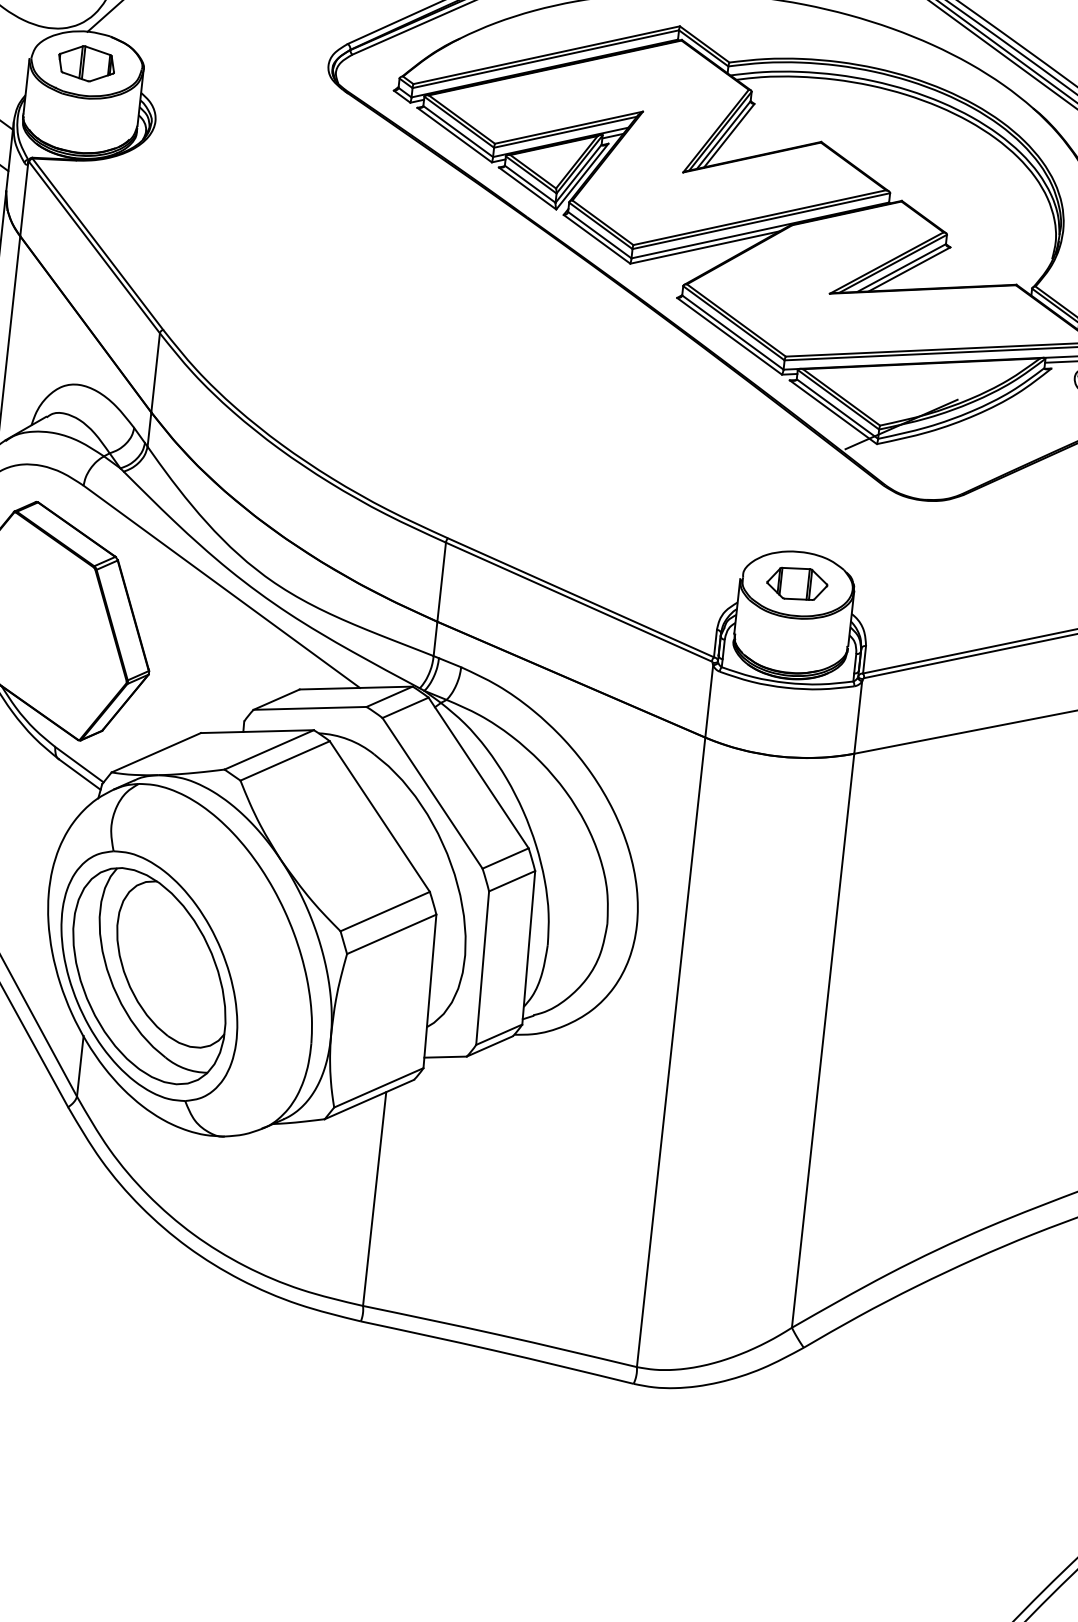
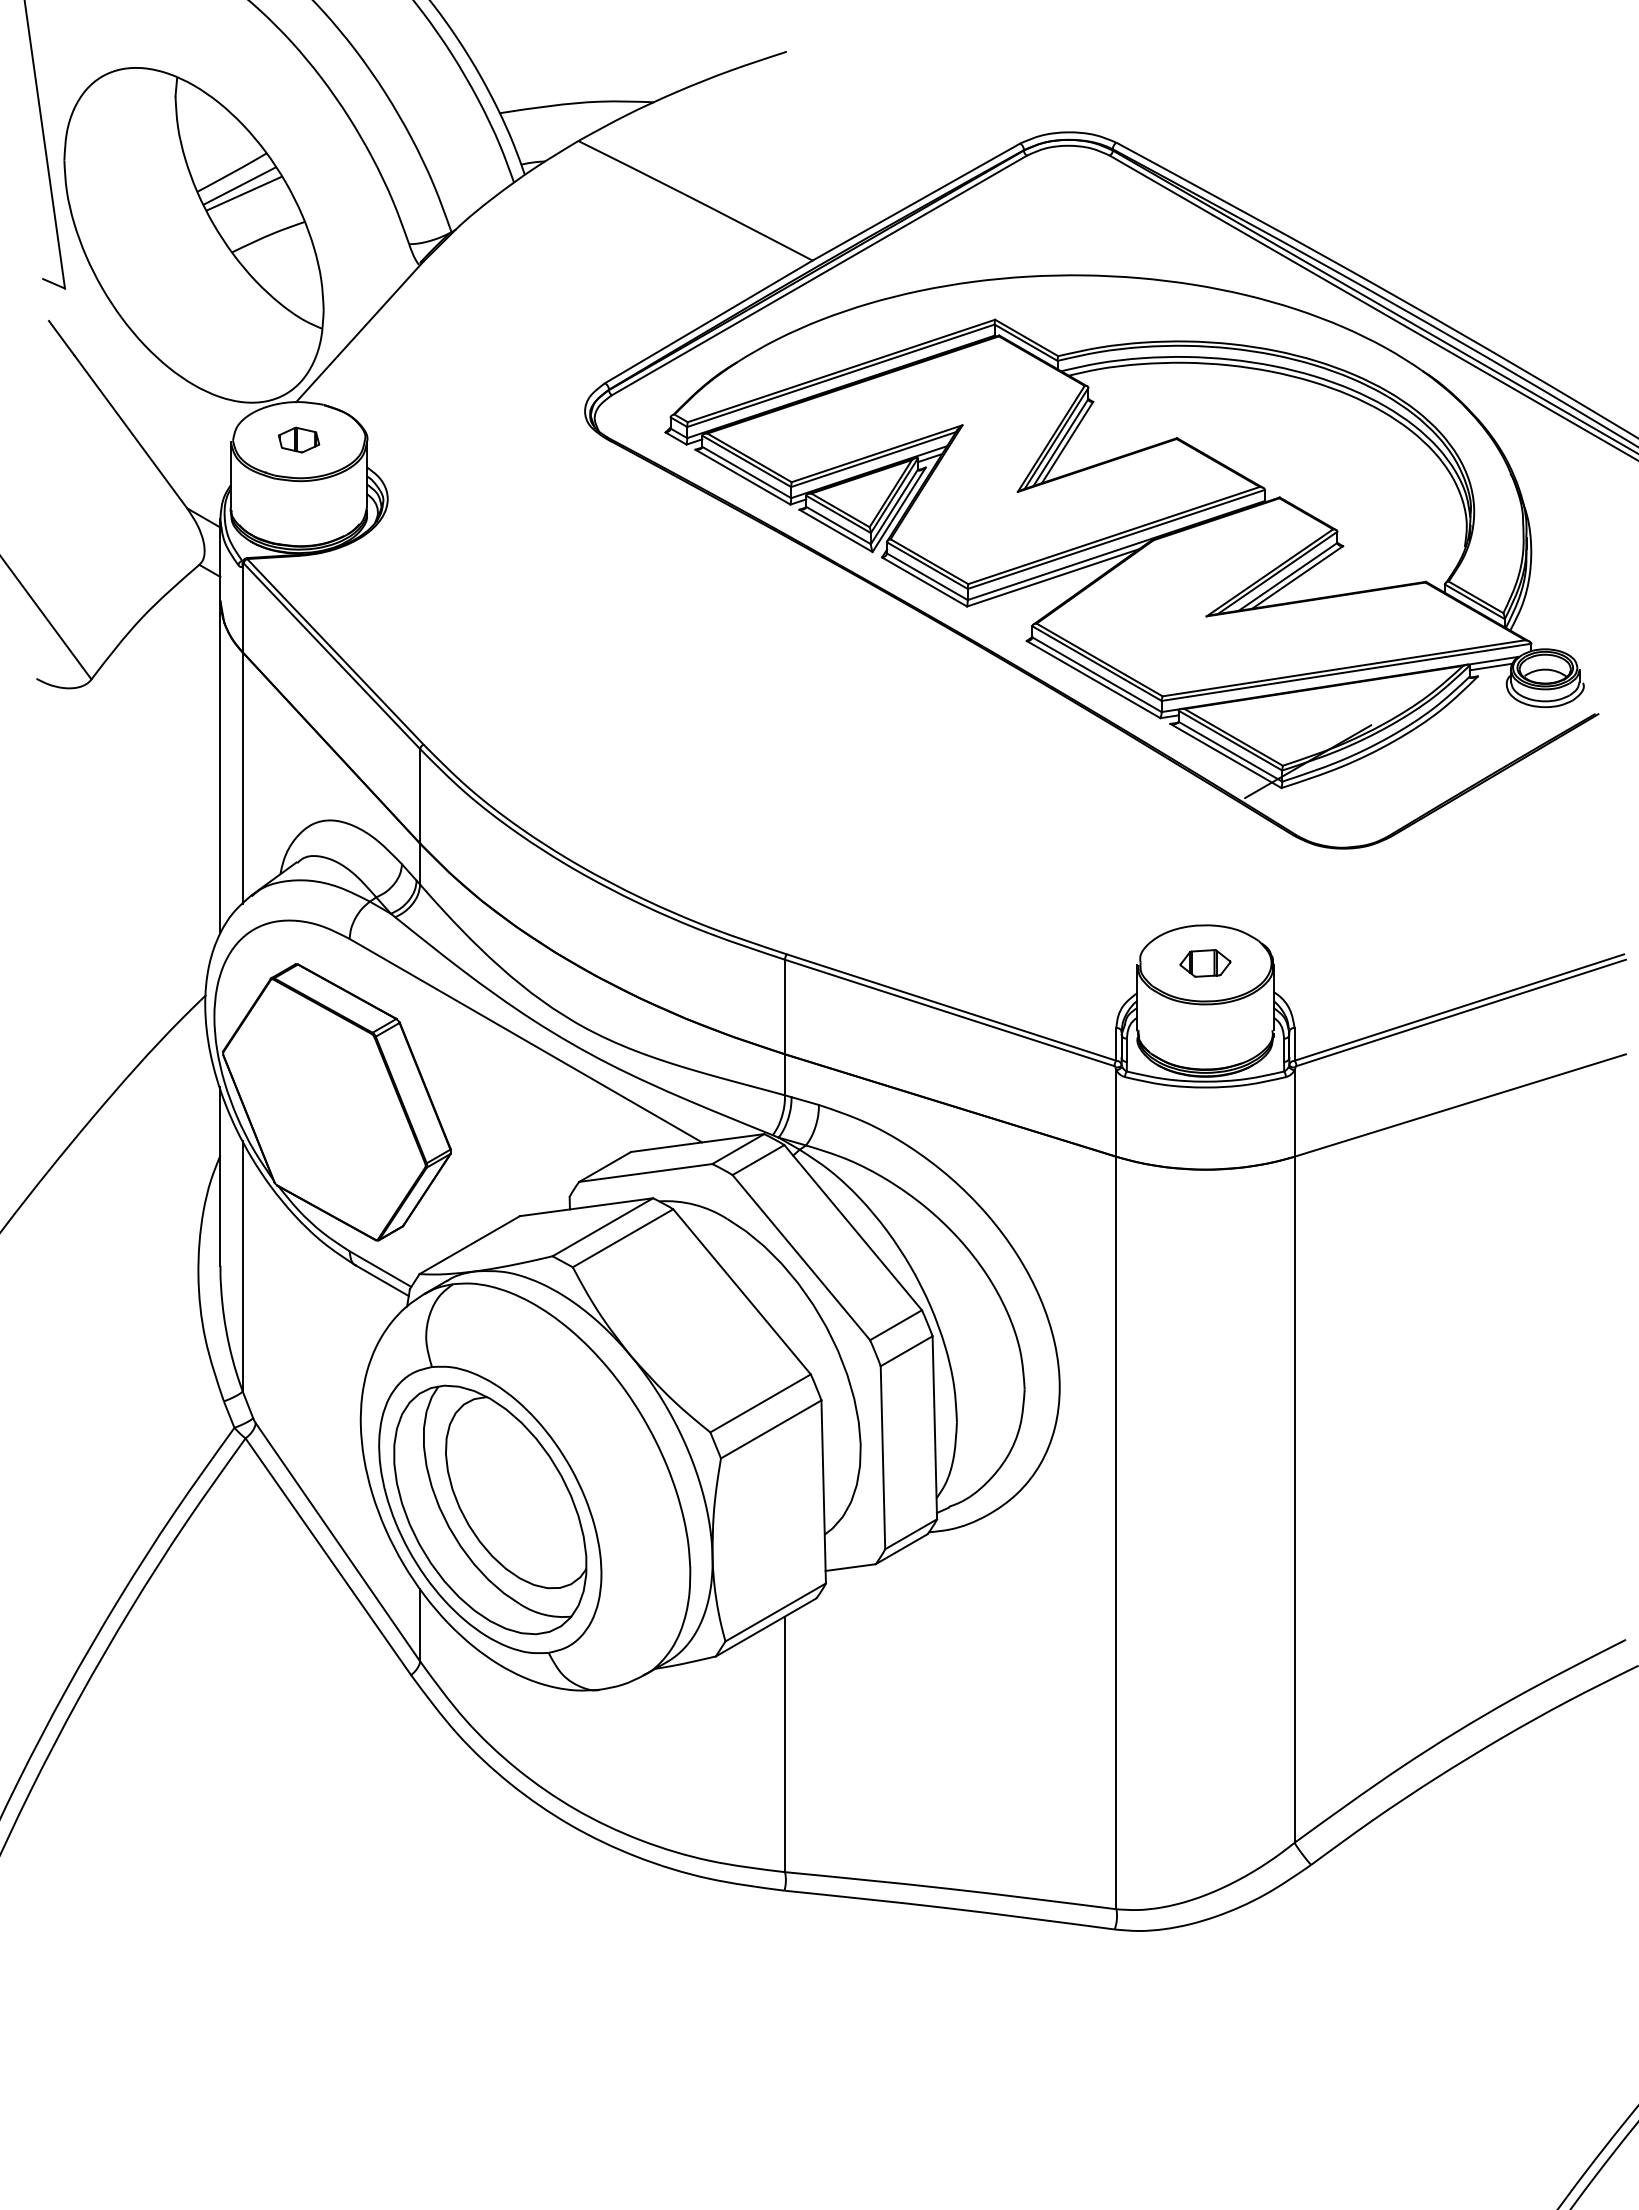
part: (86, 63) -> (298, 439), size x0.6
part: (797, 583) -> (1205, 963), size x0.7

